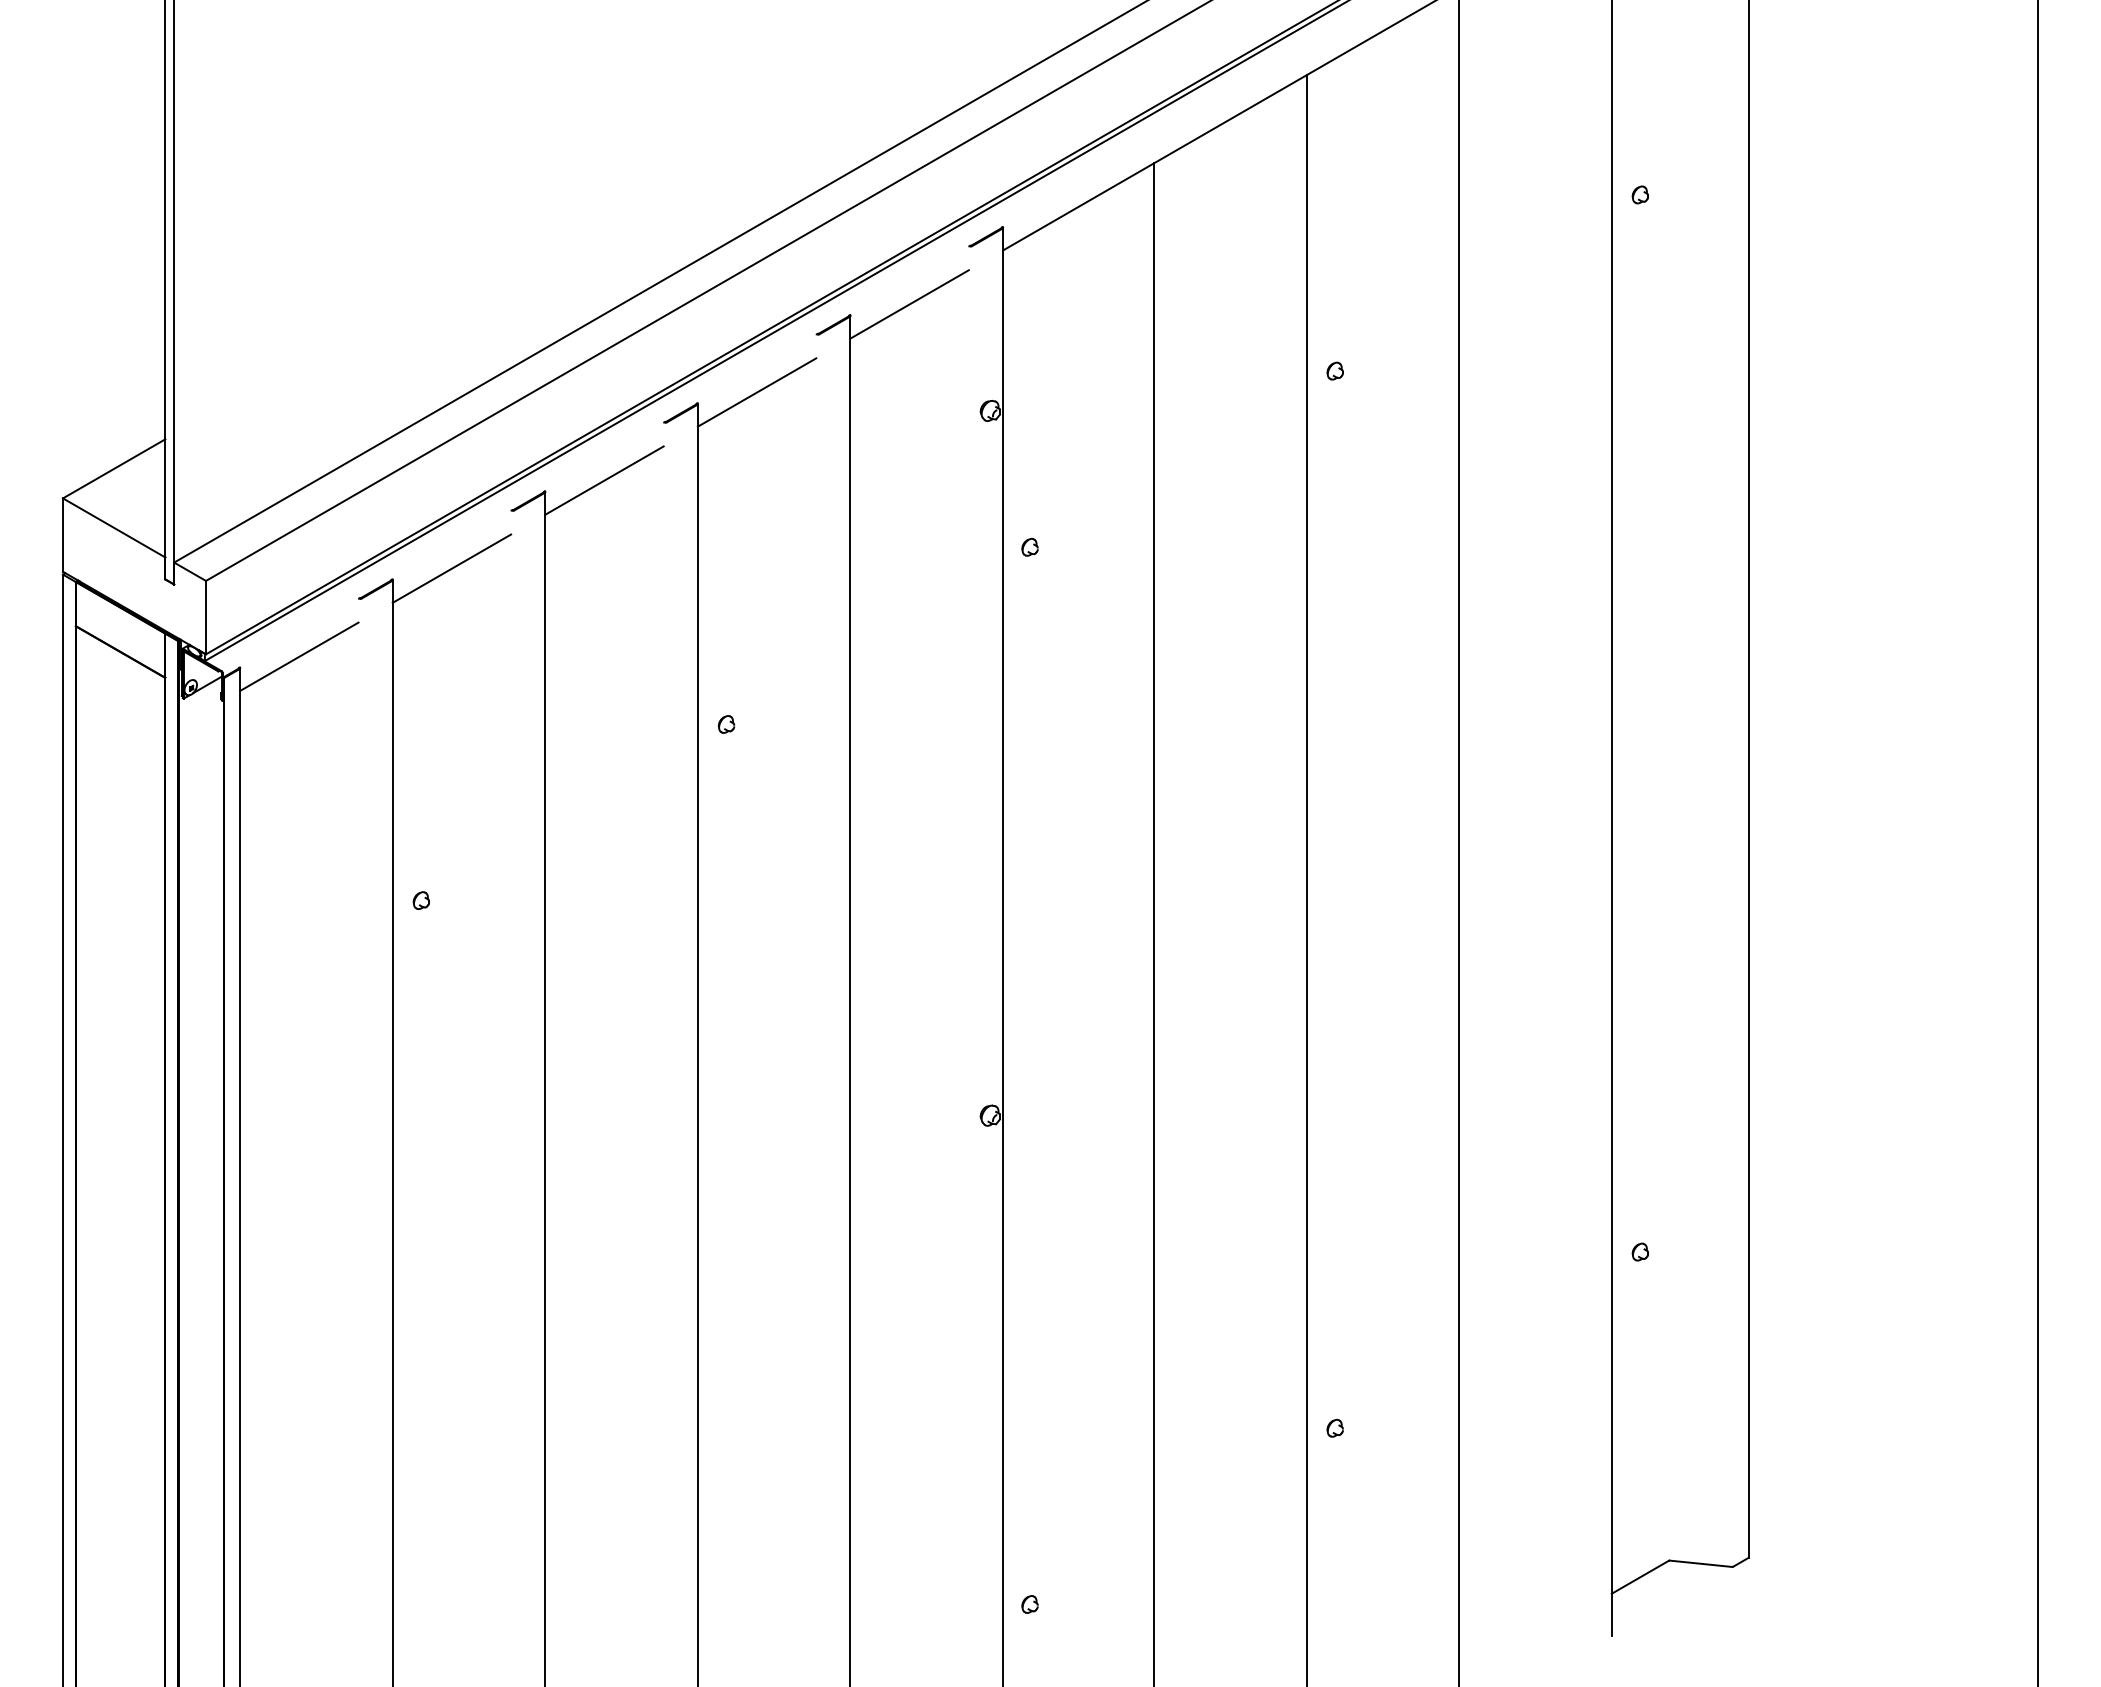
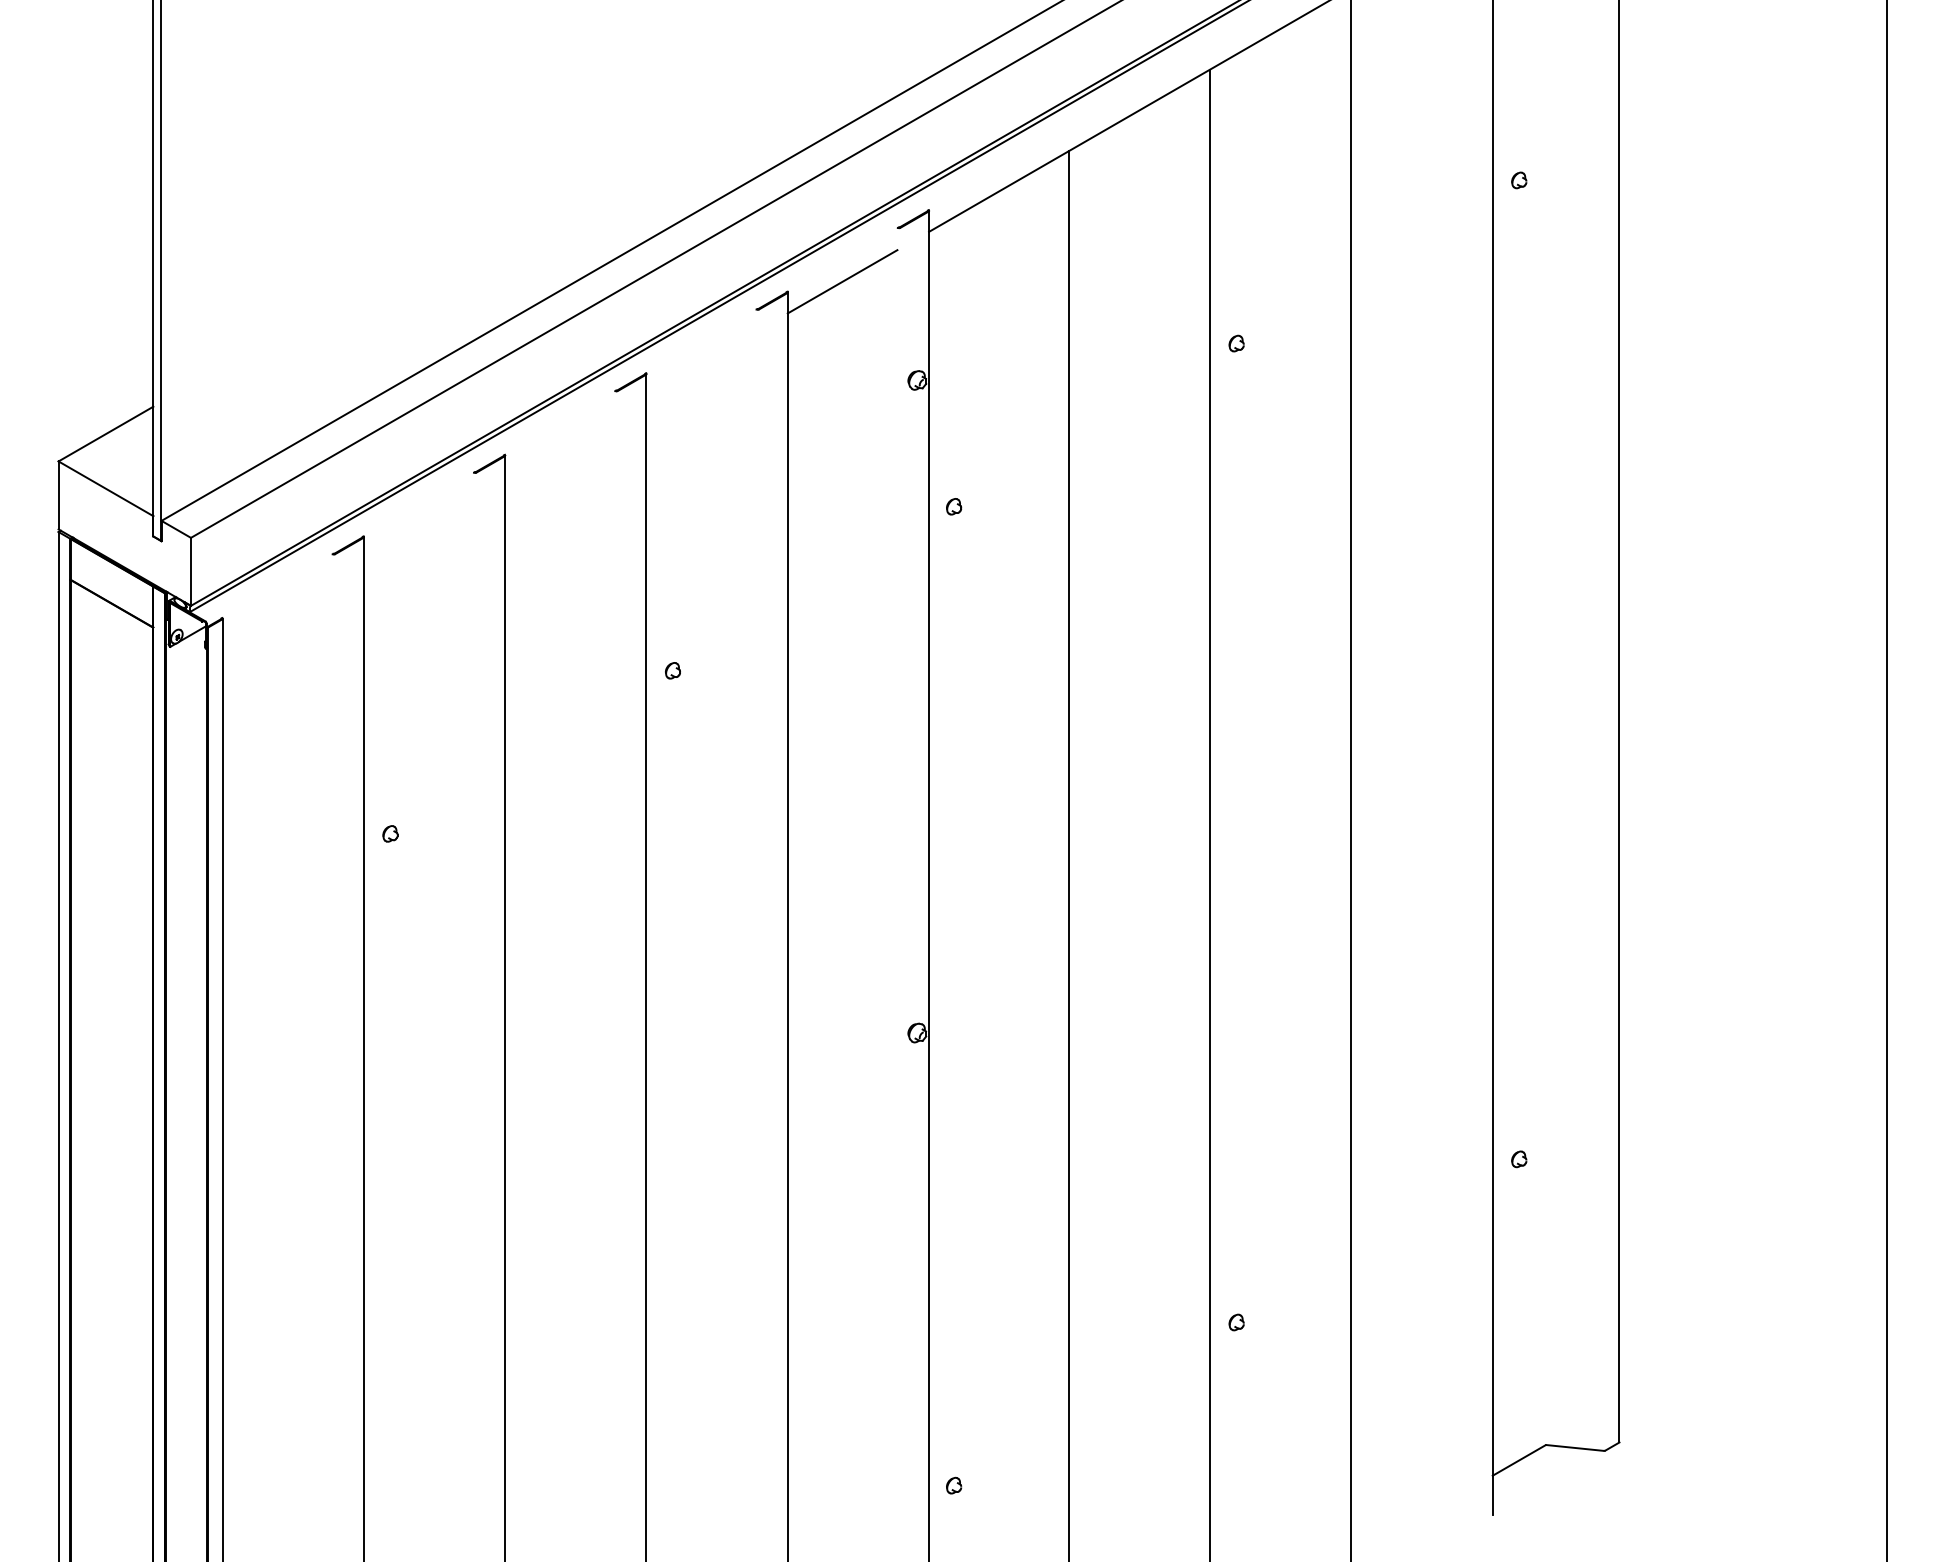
line: (756, 392) -> (700, 363), removed
line: (604, 480) -> (560, 444), removed
line: (451, 568) -> (418, 526), removed
line: (299, 656) -> (277, 607), removed

